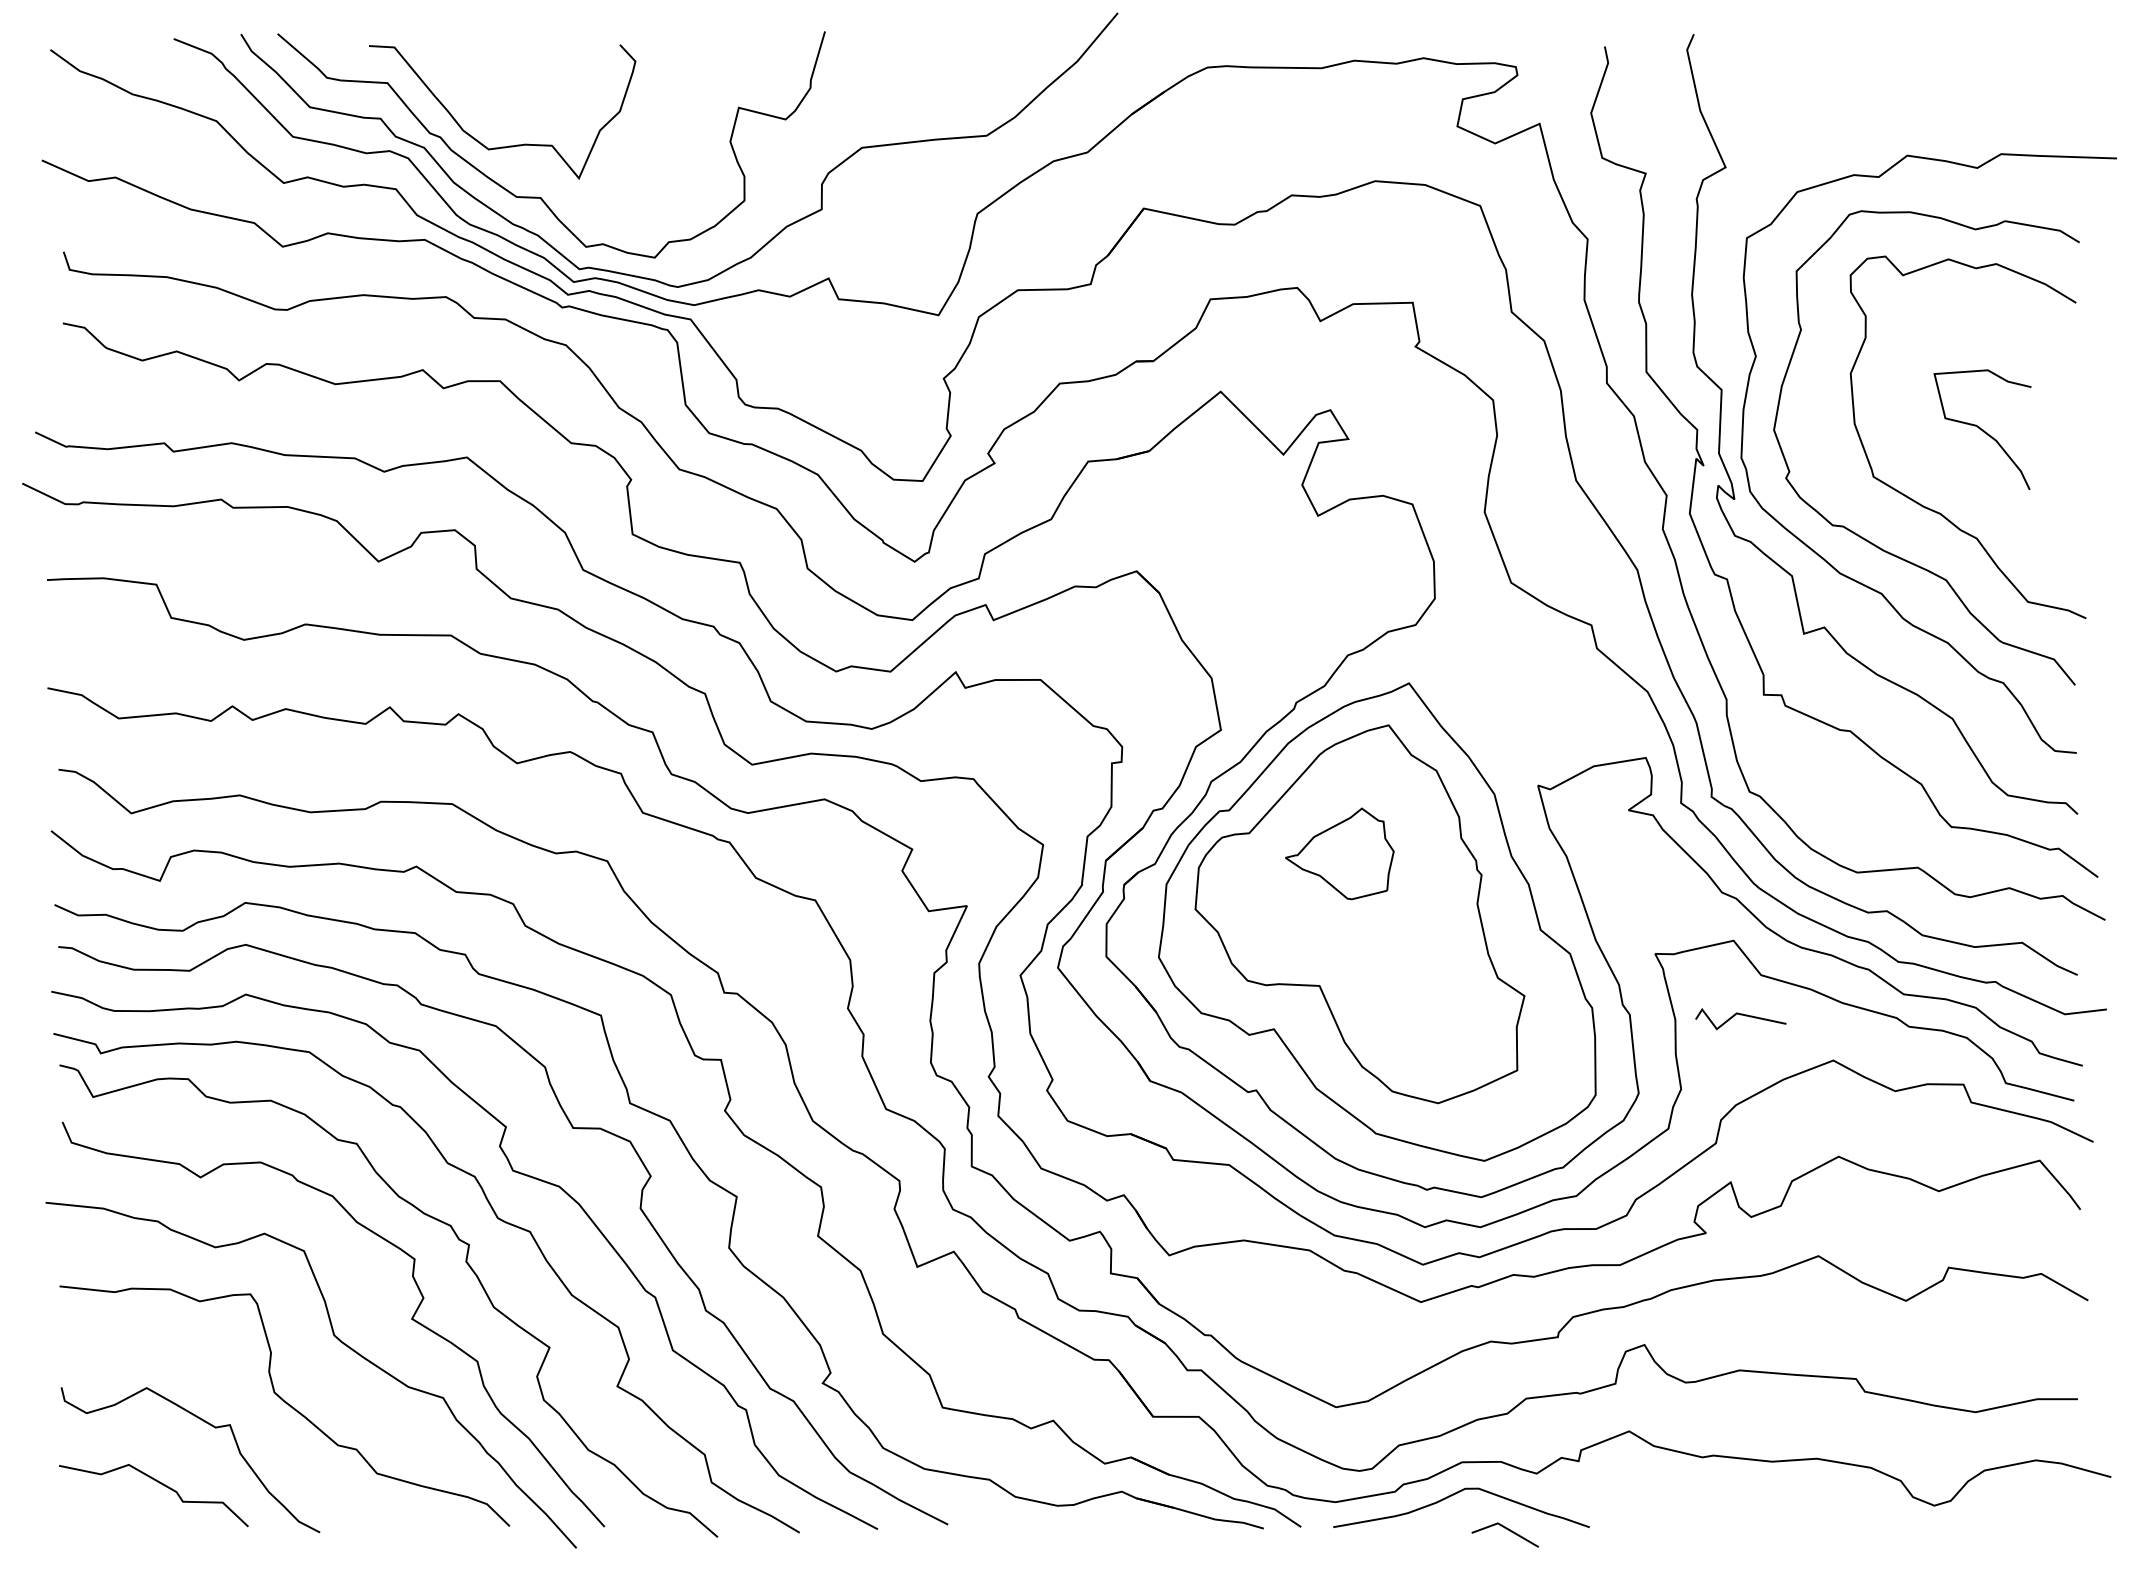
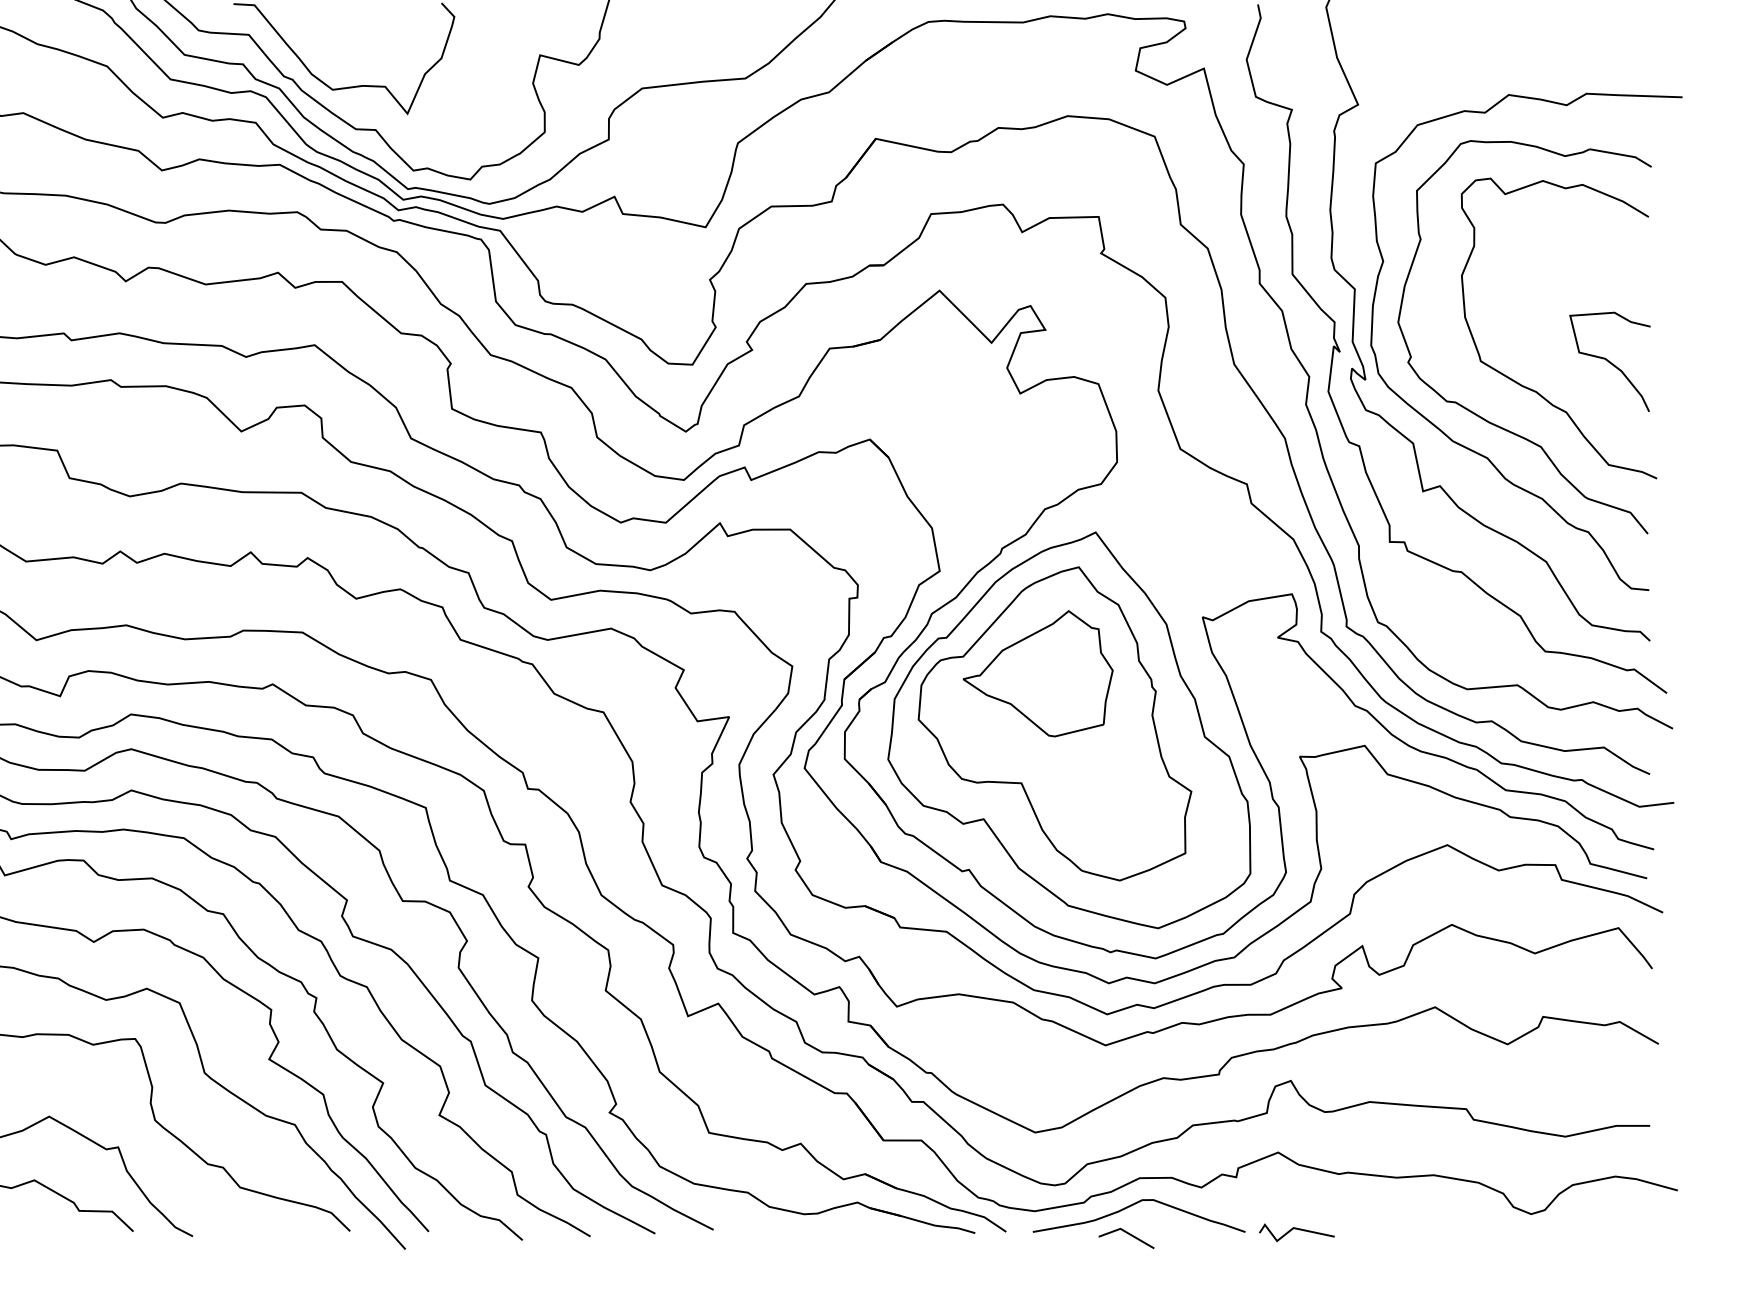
curve: (1982, 429) -> (1610, 361), moved
part: (1339, 853) -> (1038, 673), size x1.67
line: (1740, 1015) -> (1296, 1229), moved
line: (1506, 1529) -> (1127, 1233), moved

